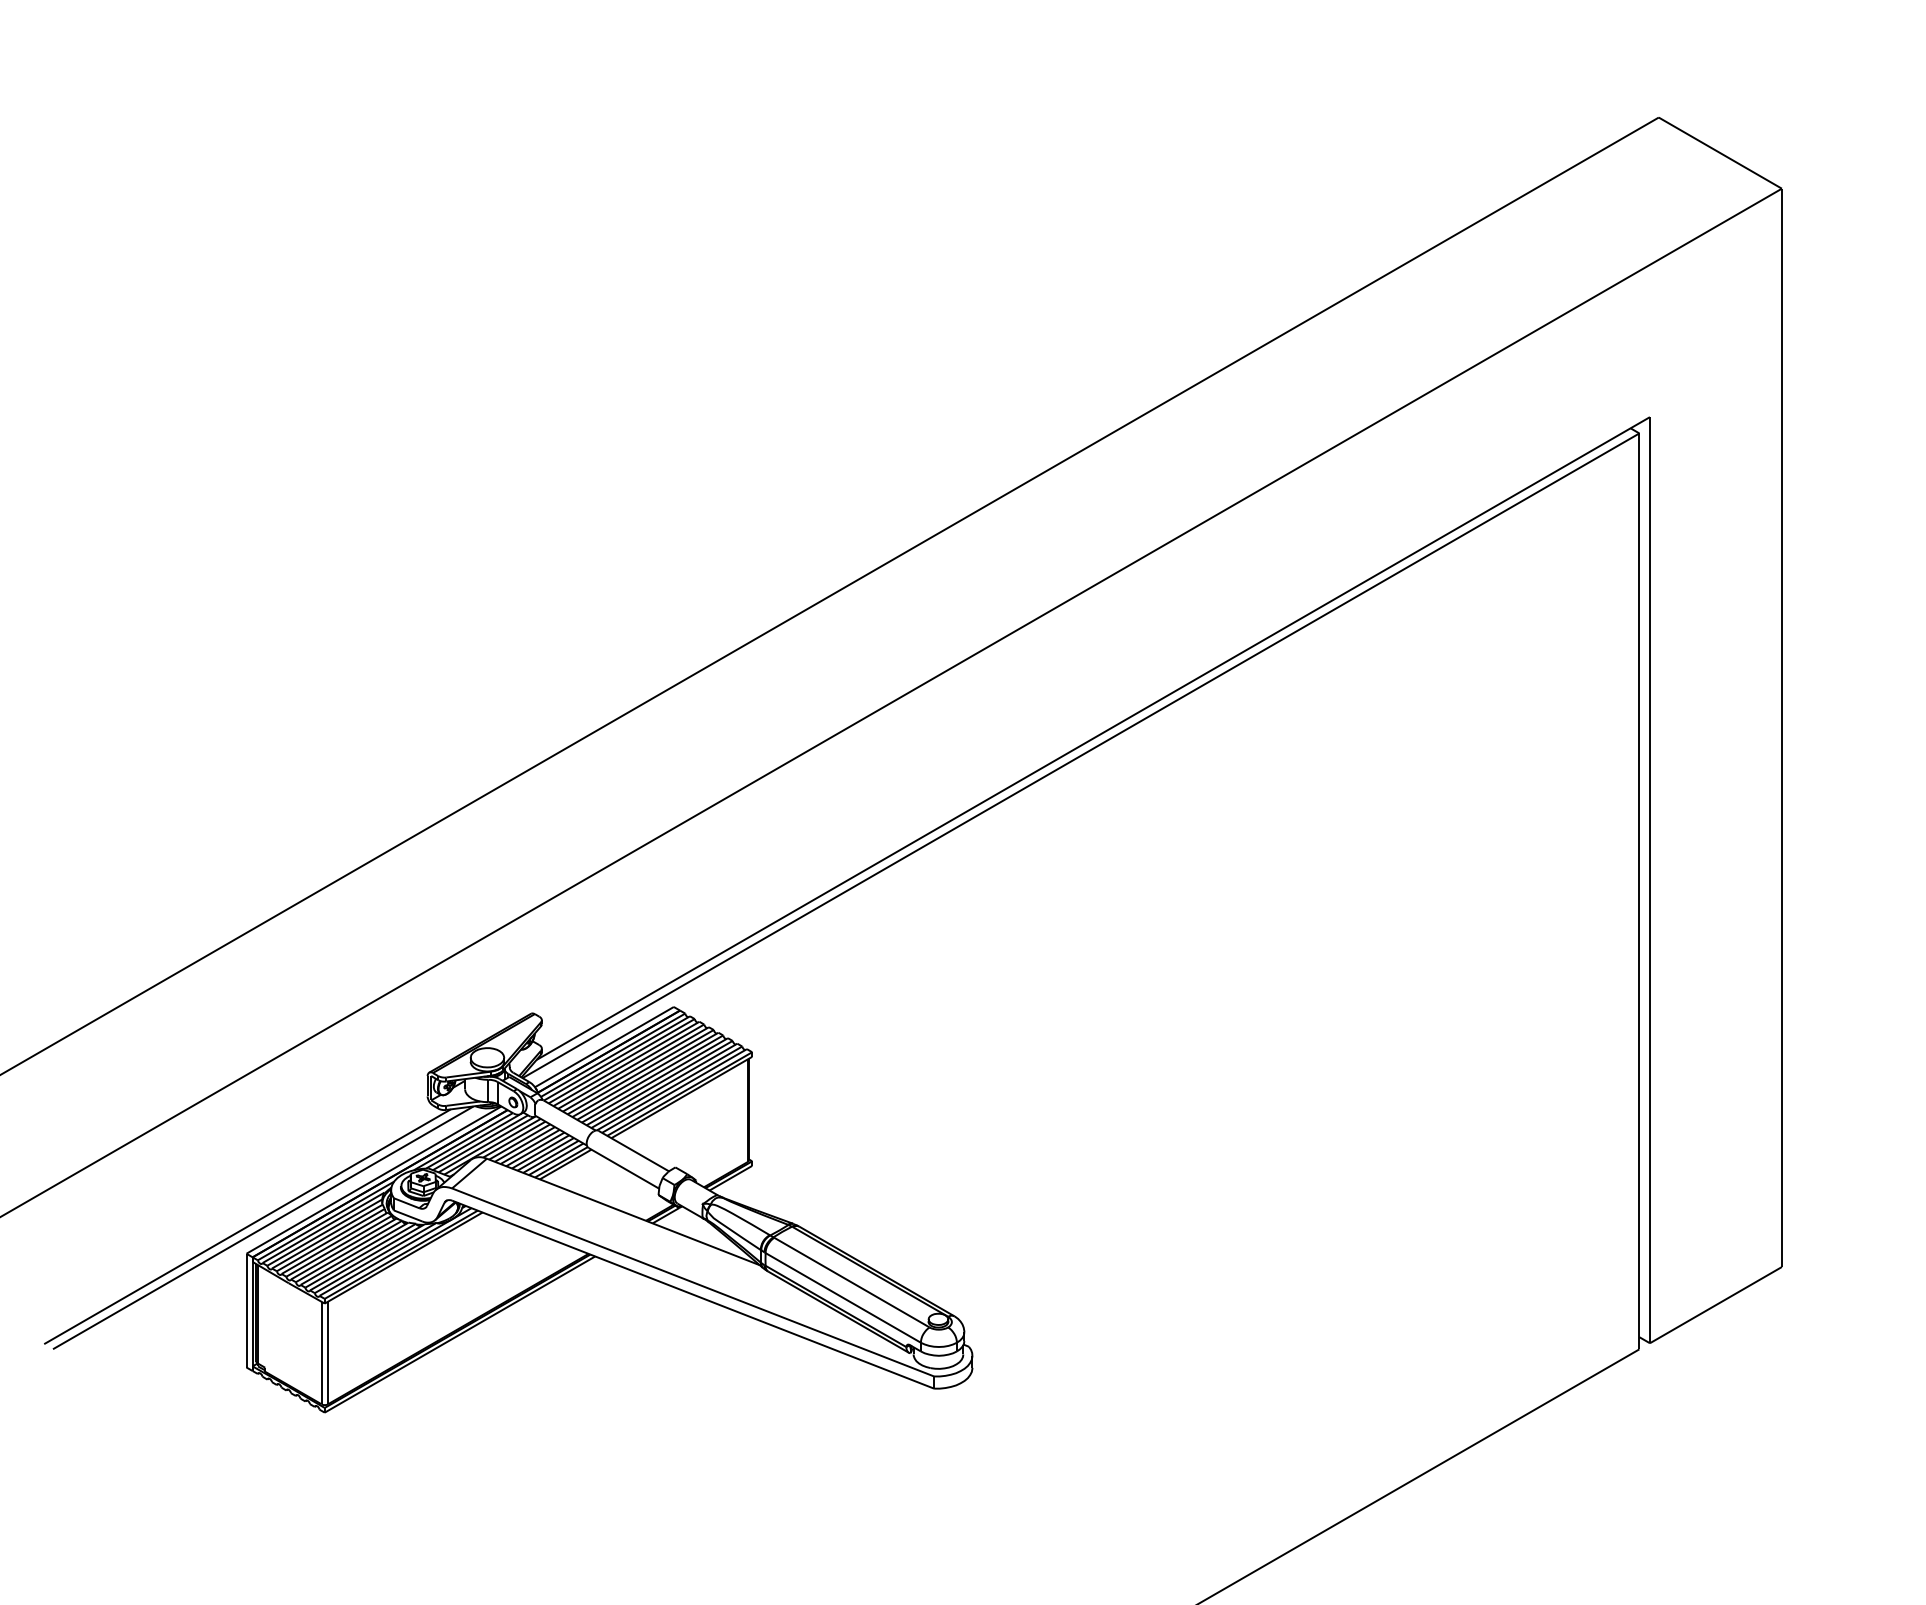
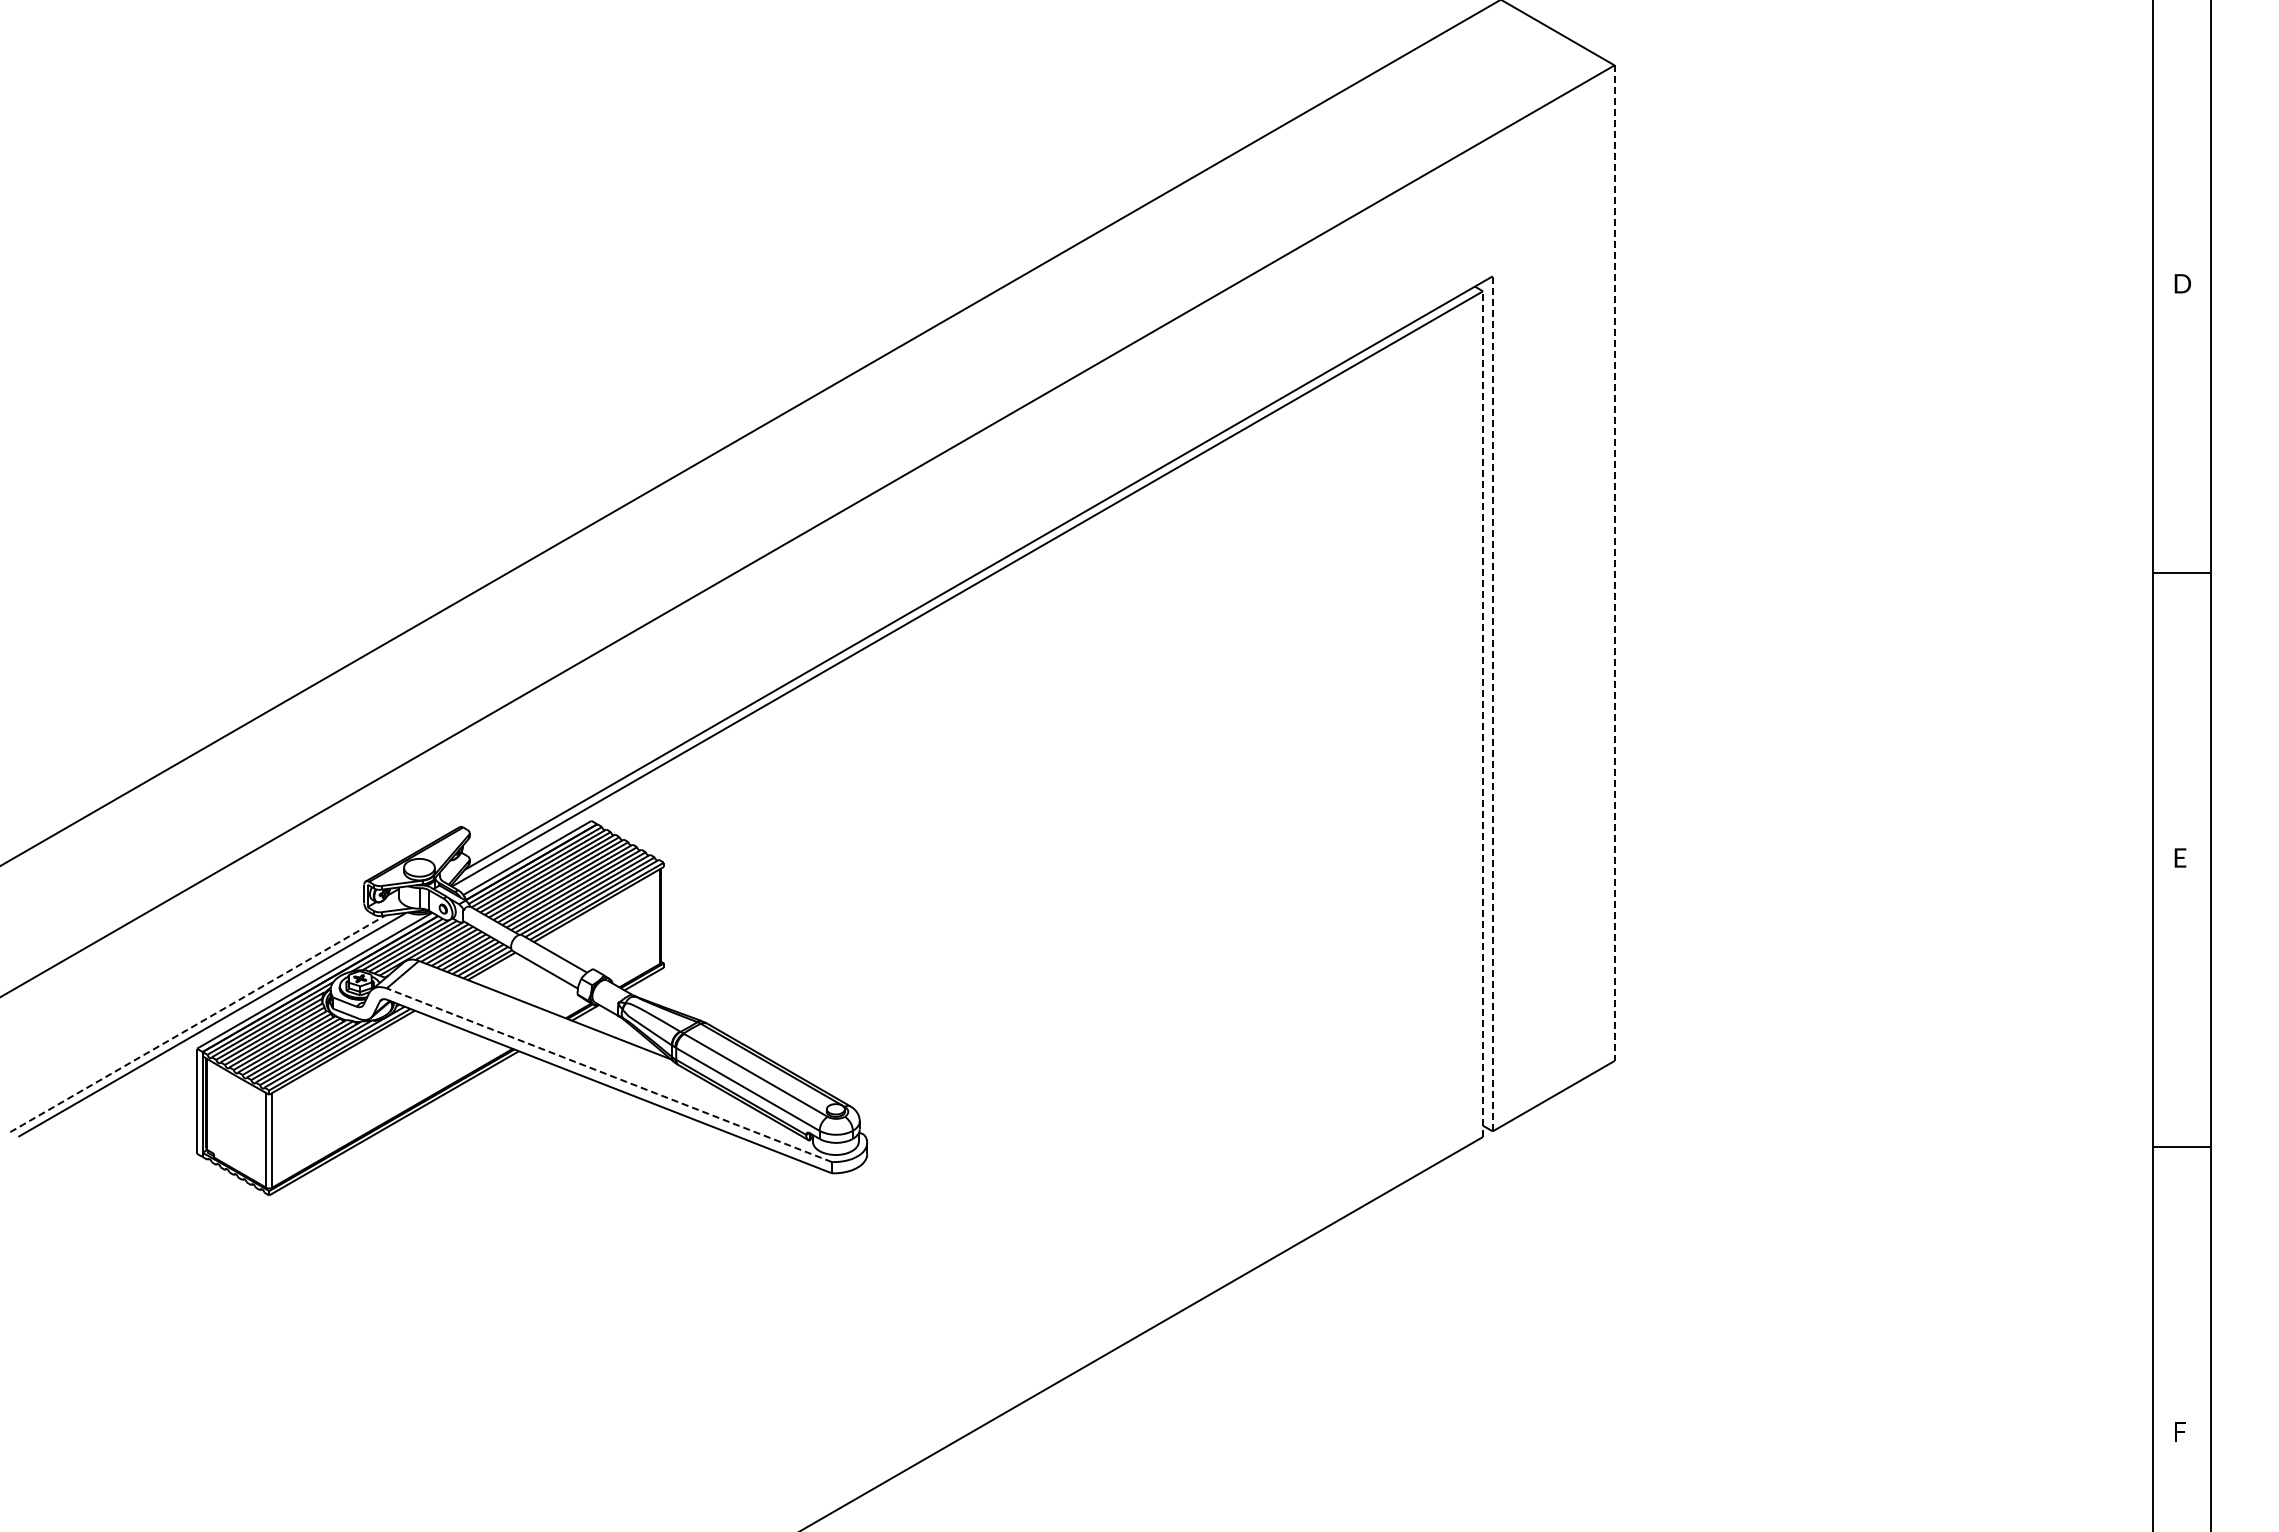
line: (1781, 728) -> (1614, 563), solid -> dashed
line: (1649, 879) -> (1492, 703), solid -> dashed
line: (1639, 891) -> (1483, 714), solid -> dashed
line: (247, 1226) -> (197, 1023), solid -> dashed
line: (693, 1282) -> (609, 1075), solid -> dashed

